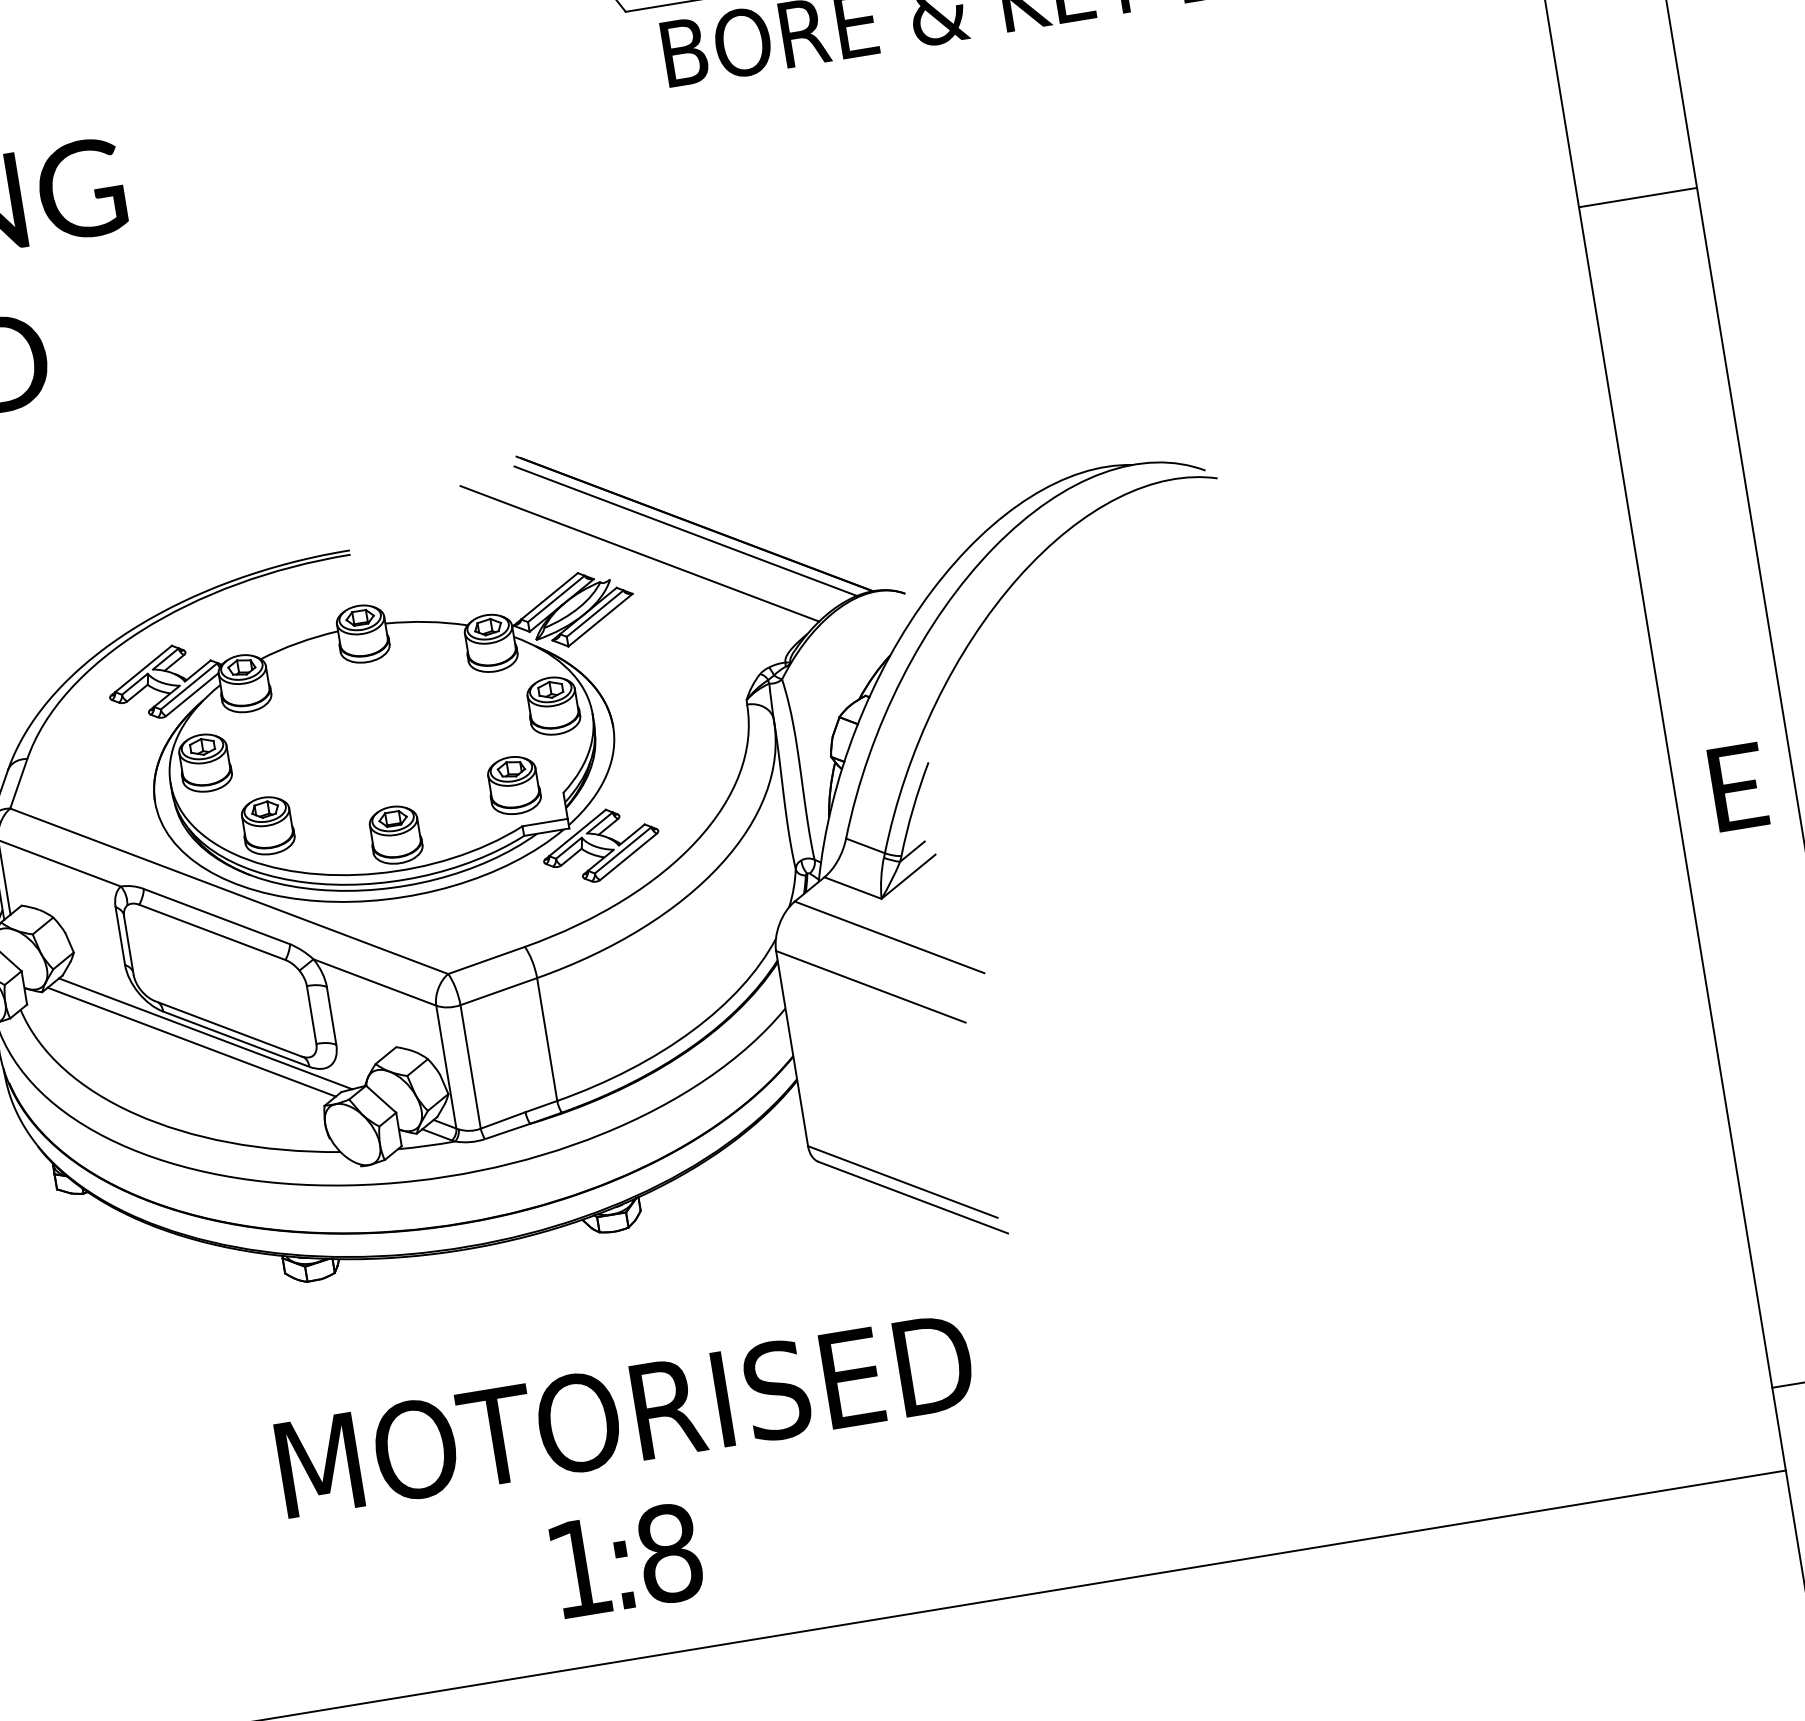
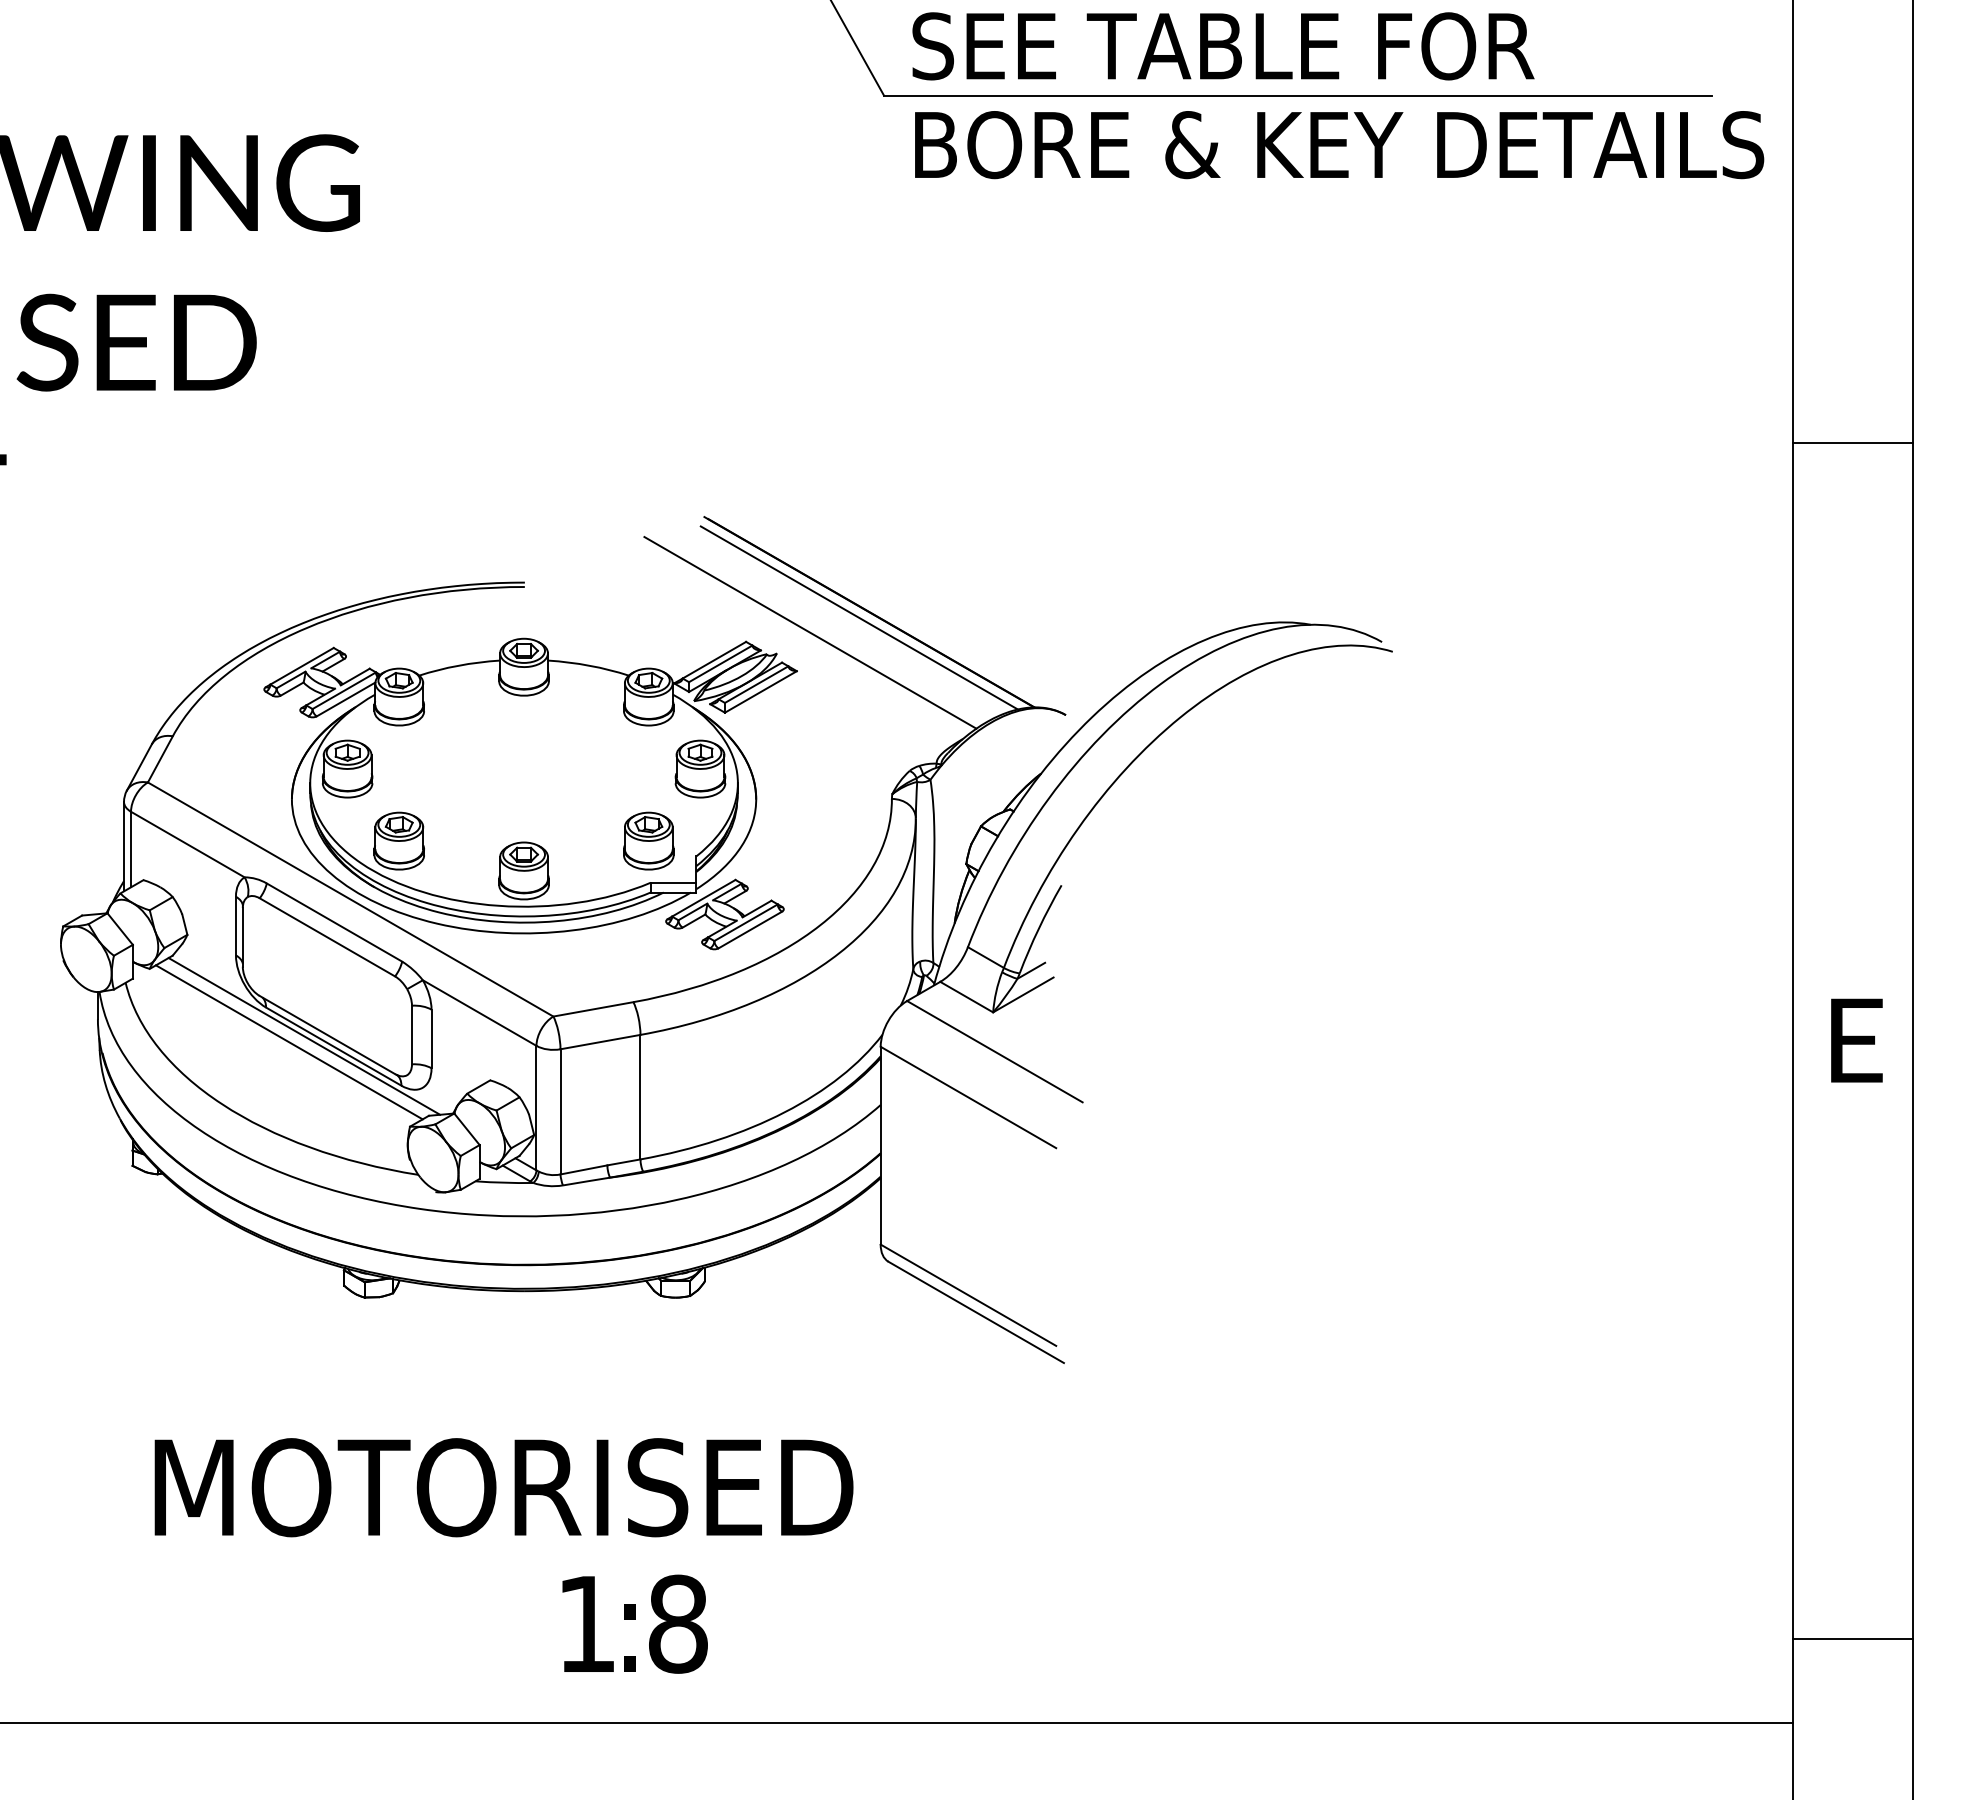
text: (624, 1415) -> (503, 1487), moved

